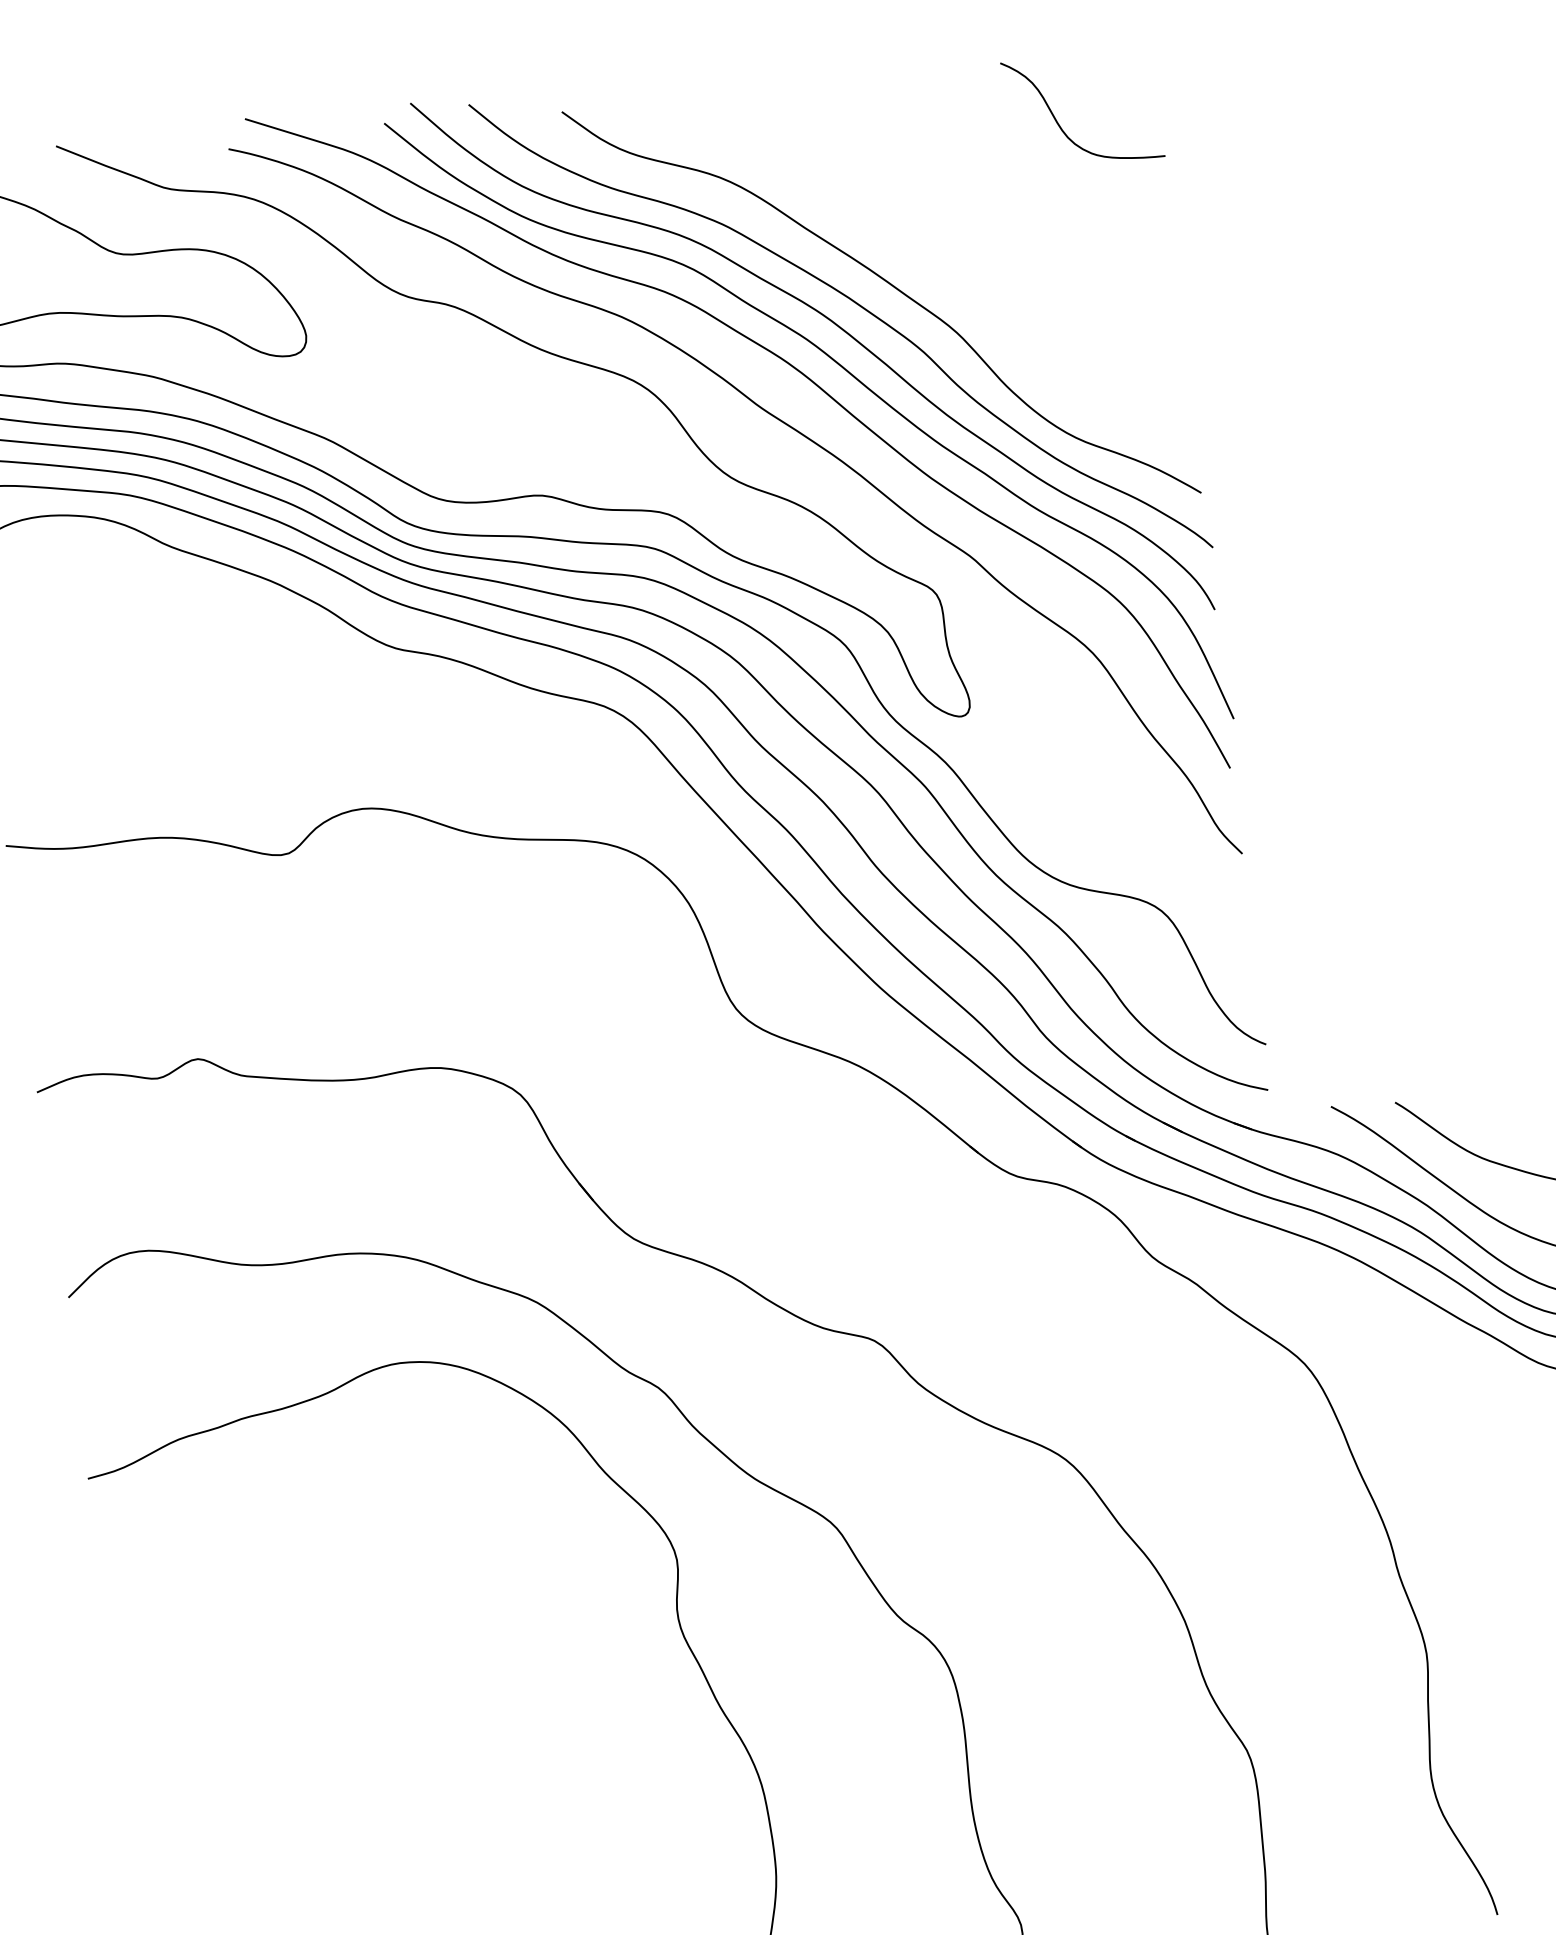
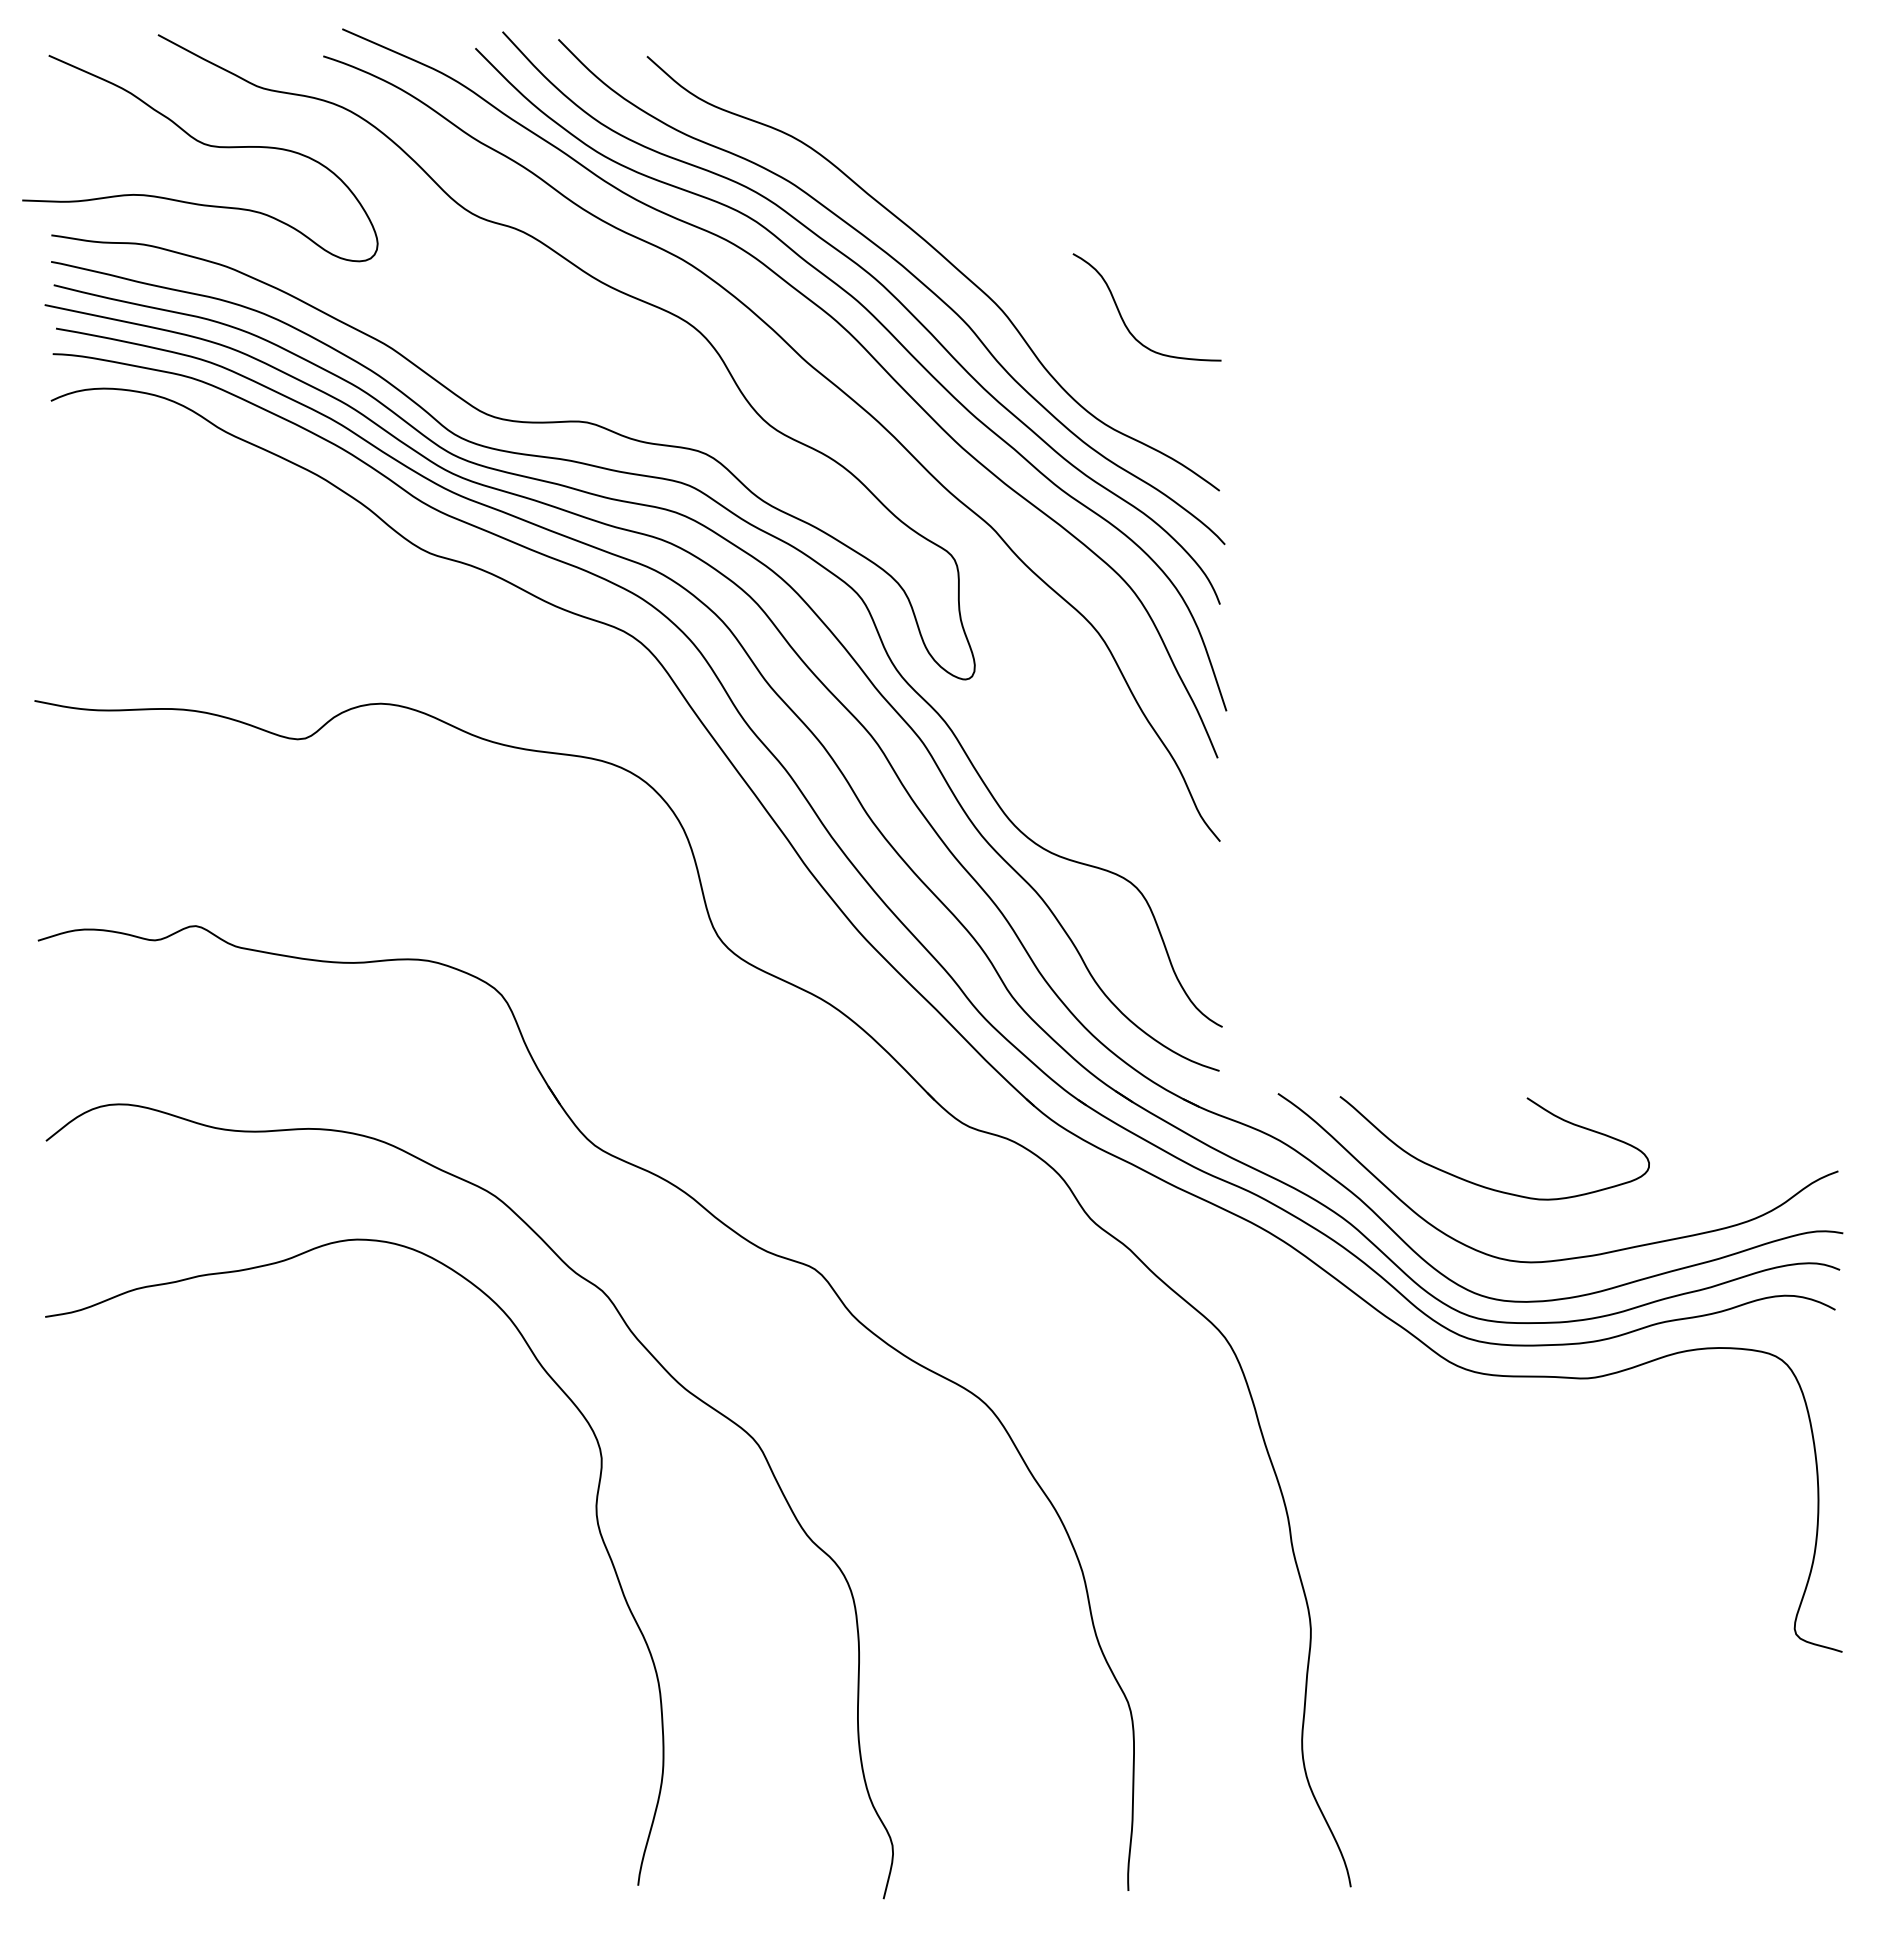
curve: (1059, 124) -> (1123, 319), moved

